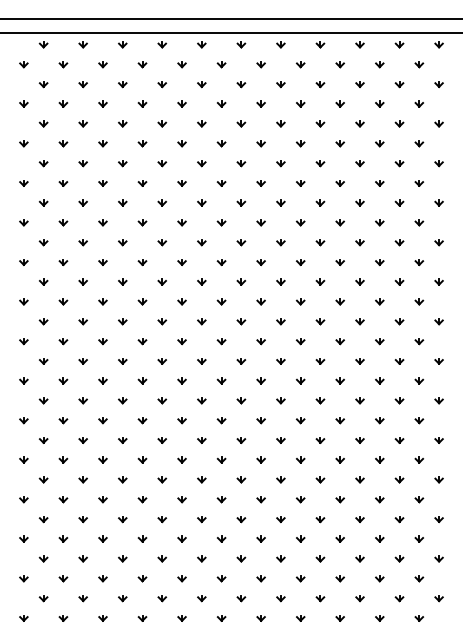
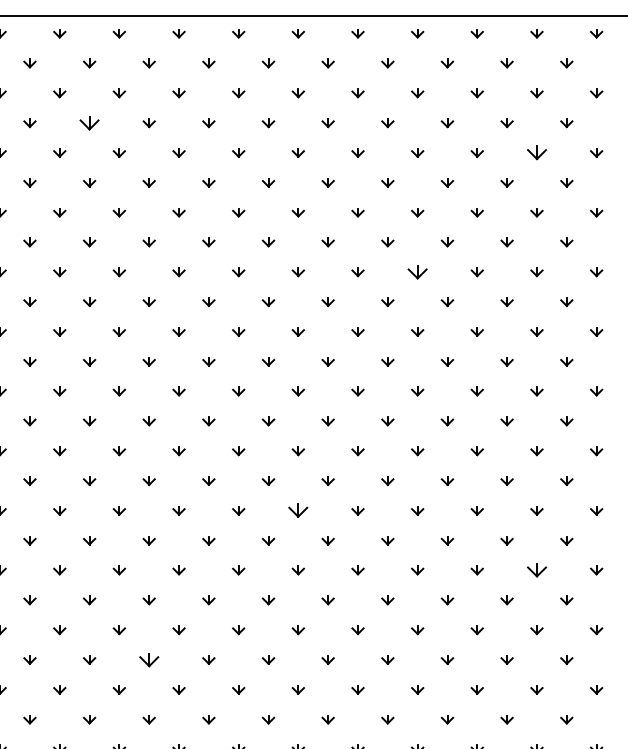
part: (102, 103) -> (88, 122), size x1.6
part: (399, 123) -> (536, 152), size x1.6
part: (320, 202) -> (417, 271), size x1.6
part: (241, 361) -> (298, 511), size x1.6
part: (399, 400) -> (536, 570), size x1.6
part: (142, 459) -> (149, 659), size x1.6

